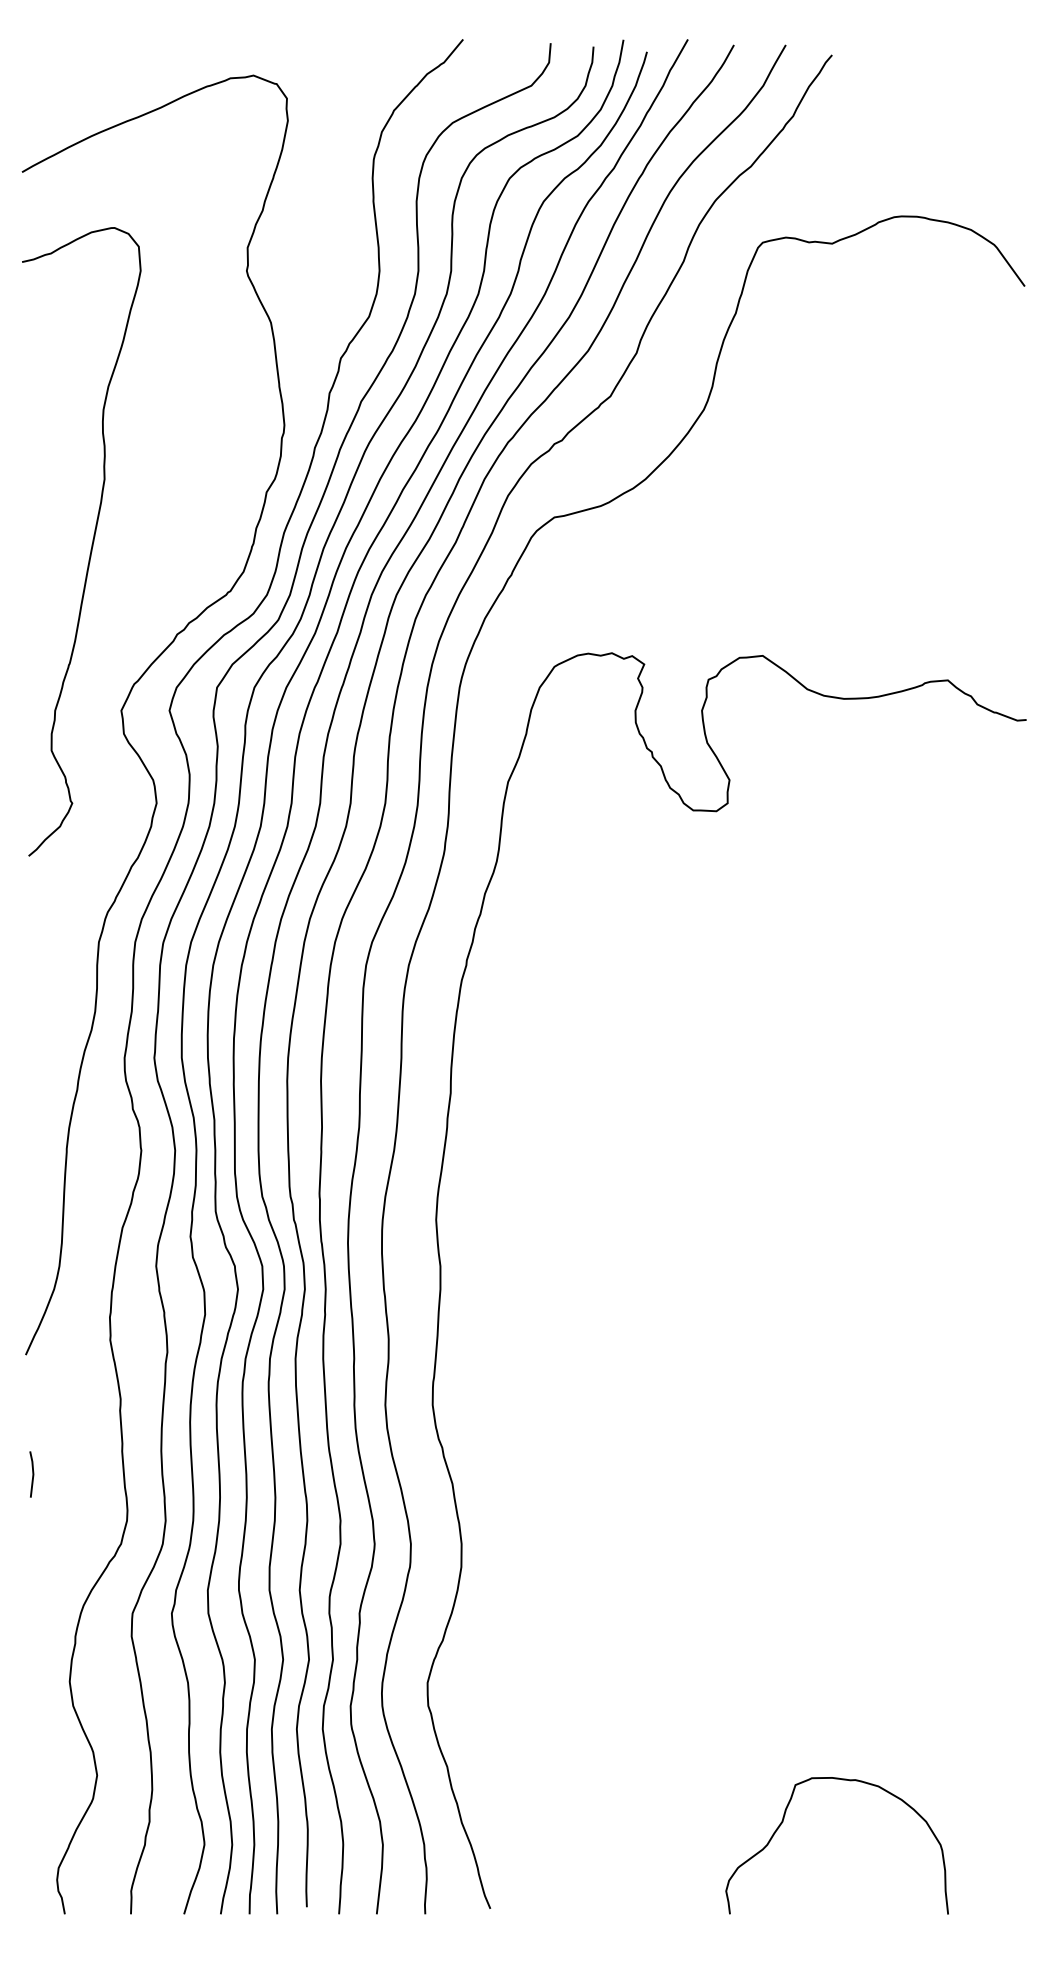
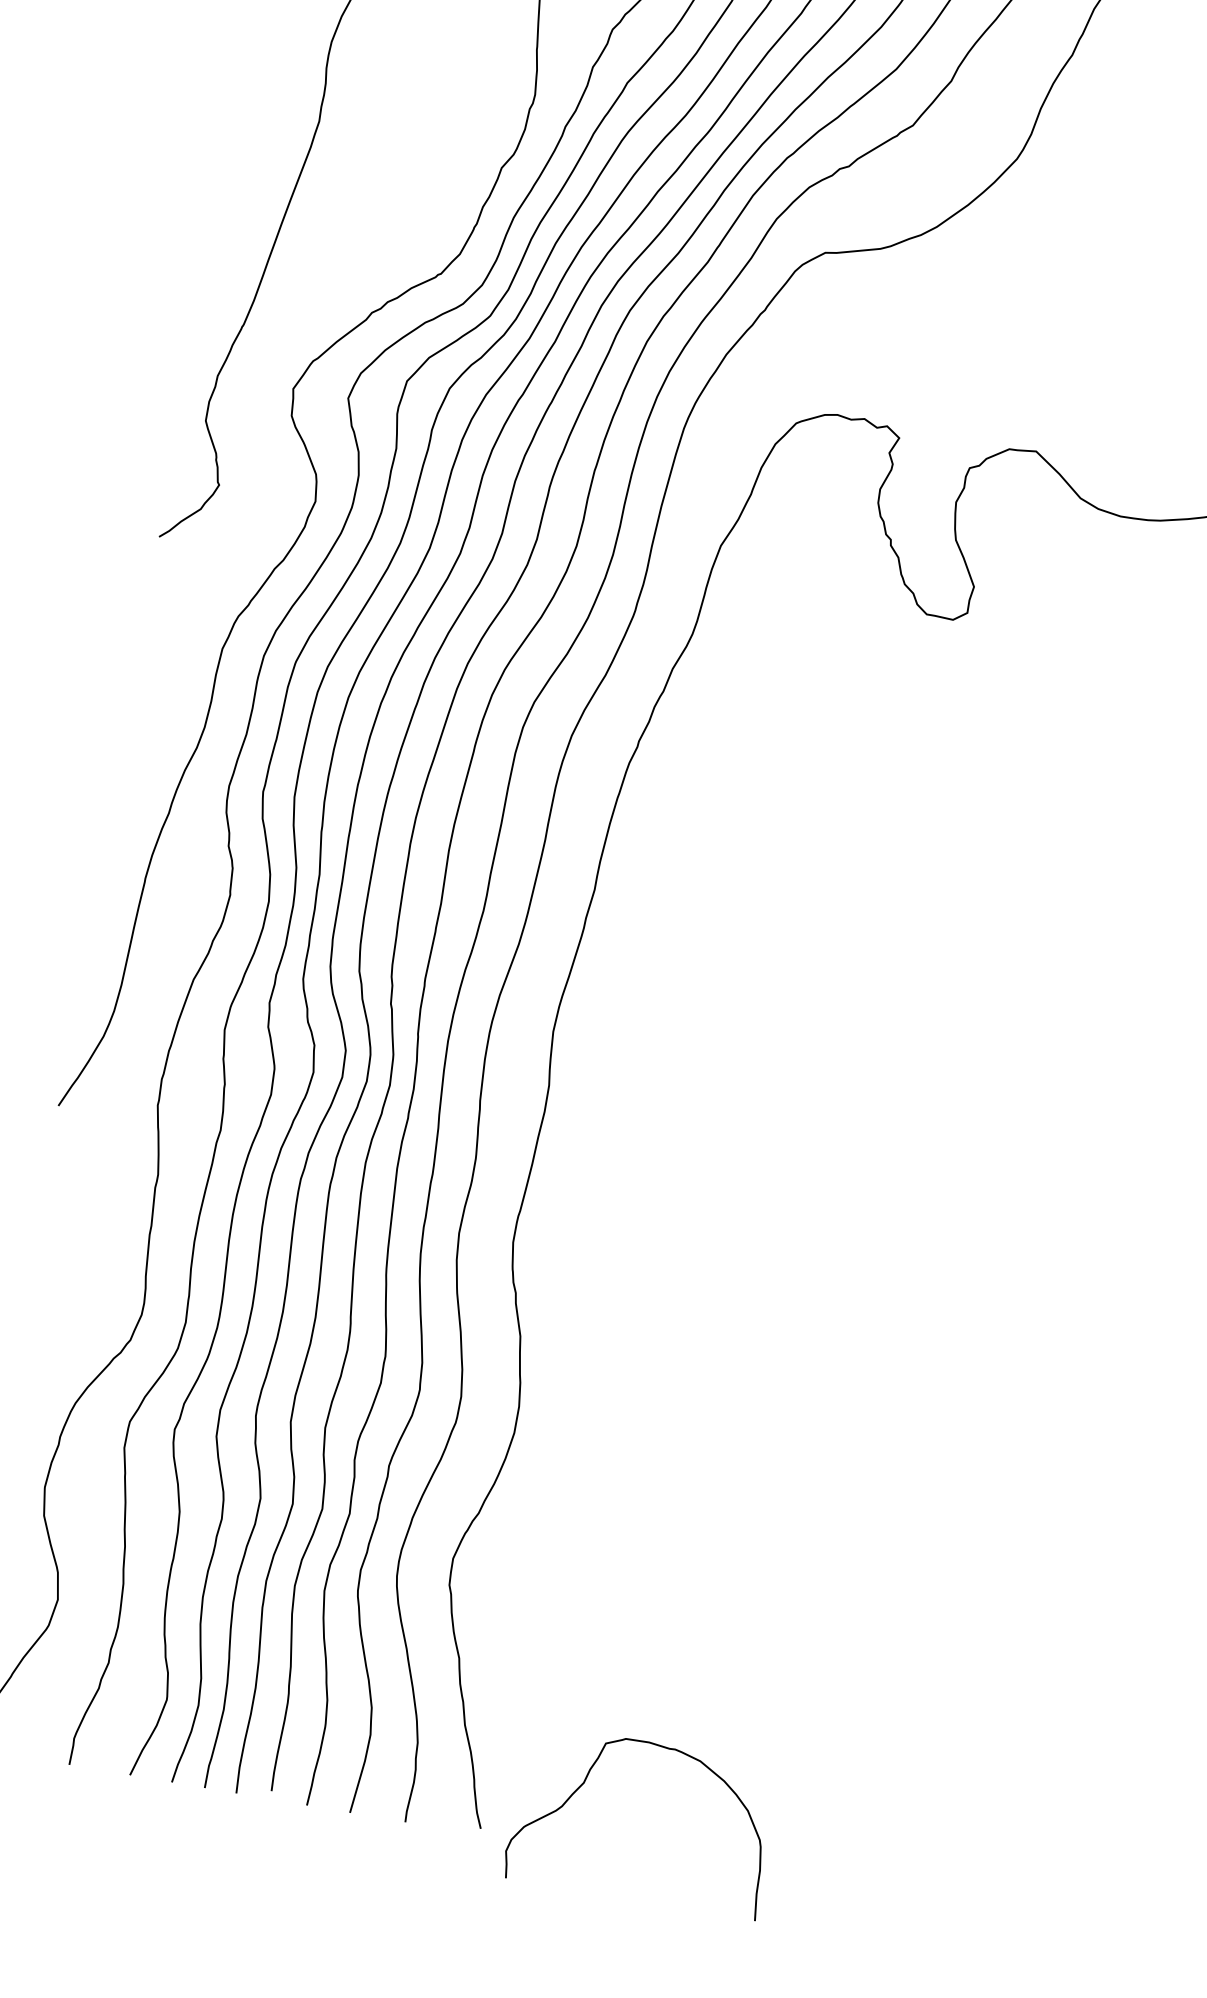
line: (32, 1474) -> (42, 1243), removed
curve: (783, 1822) -> (584, 1783), moved

